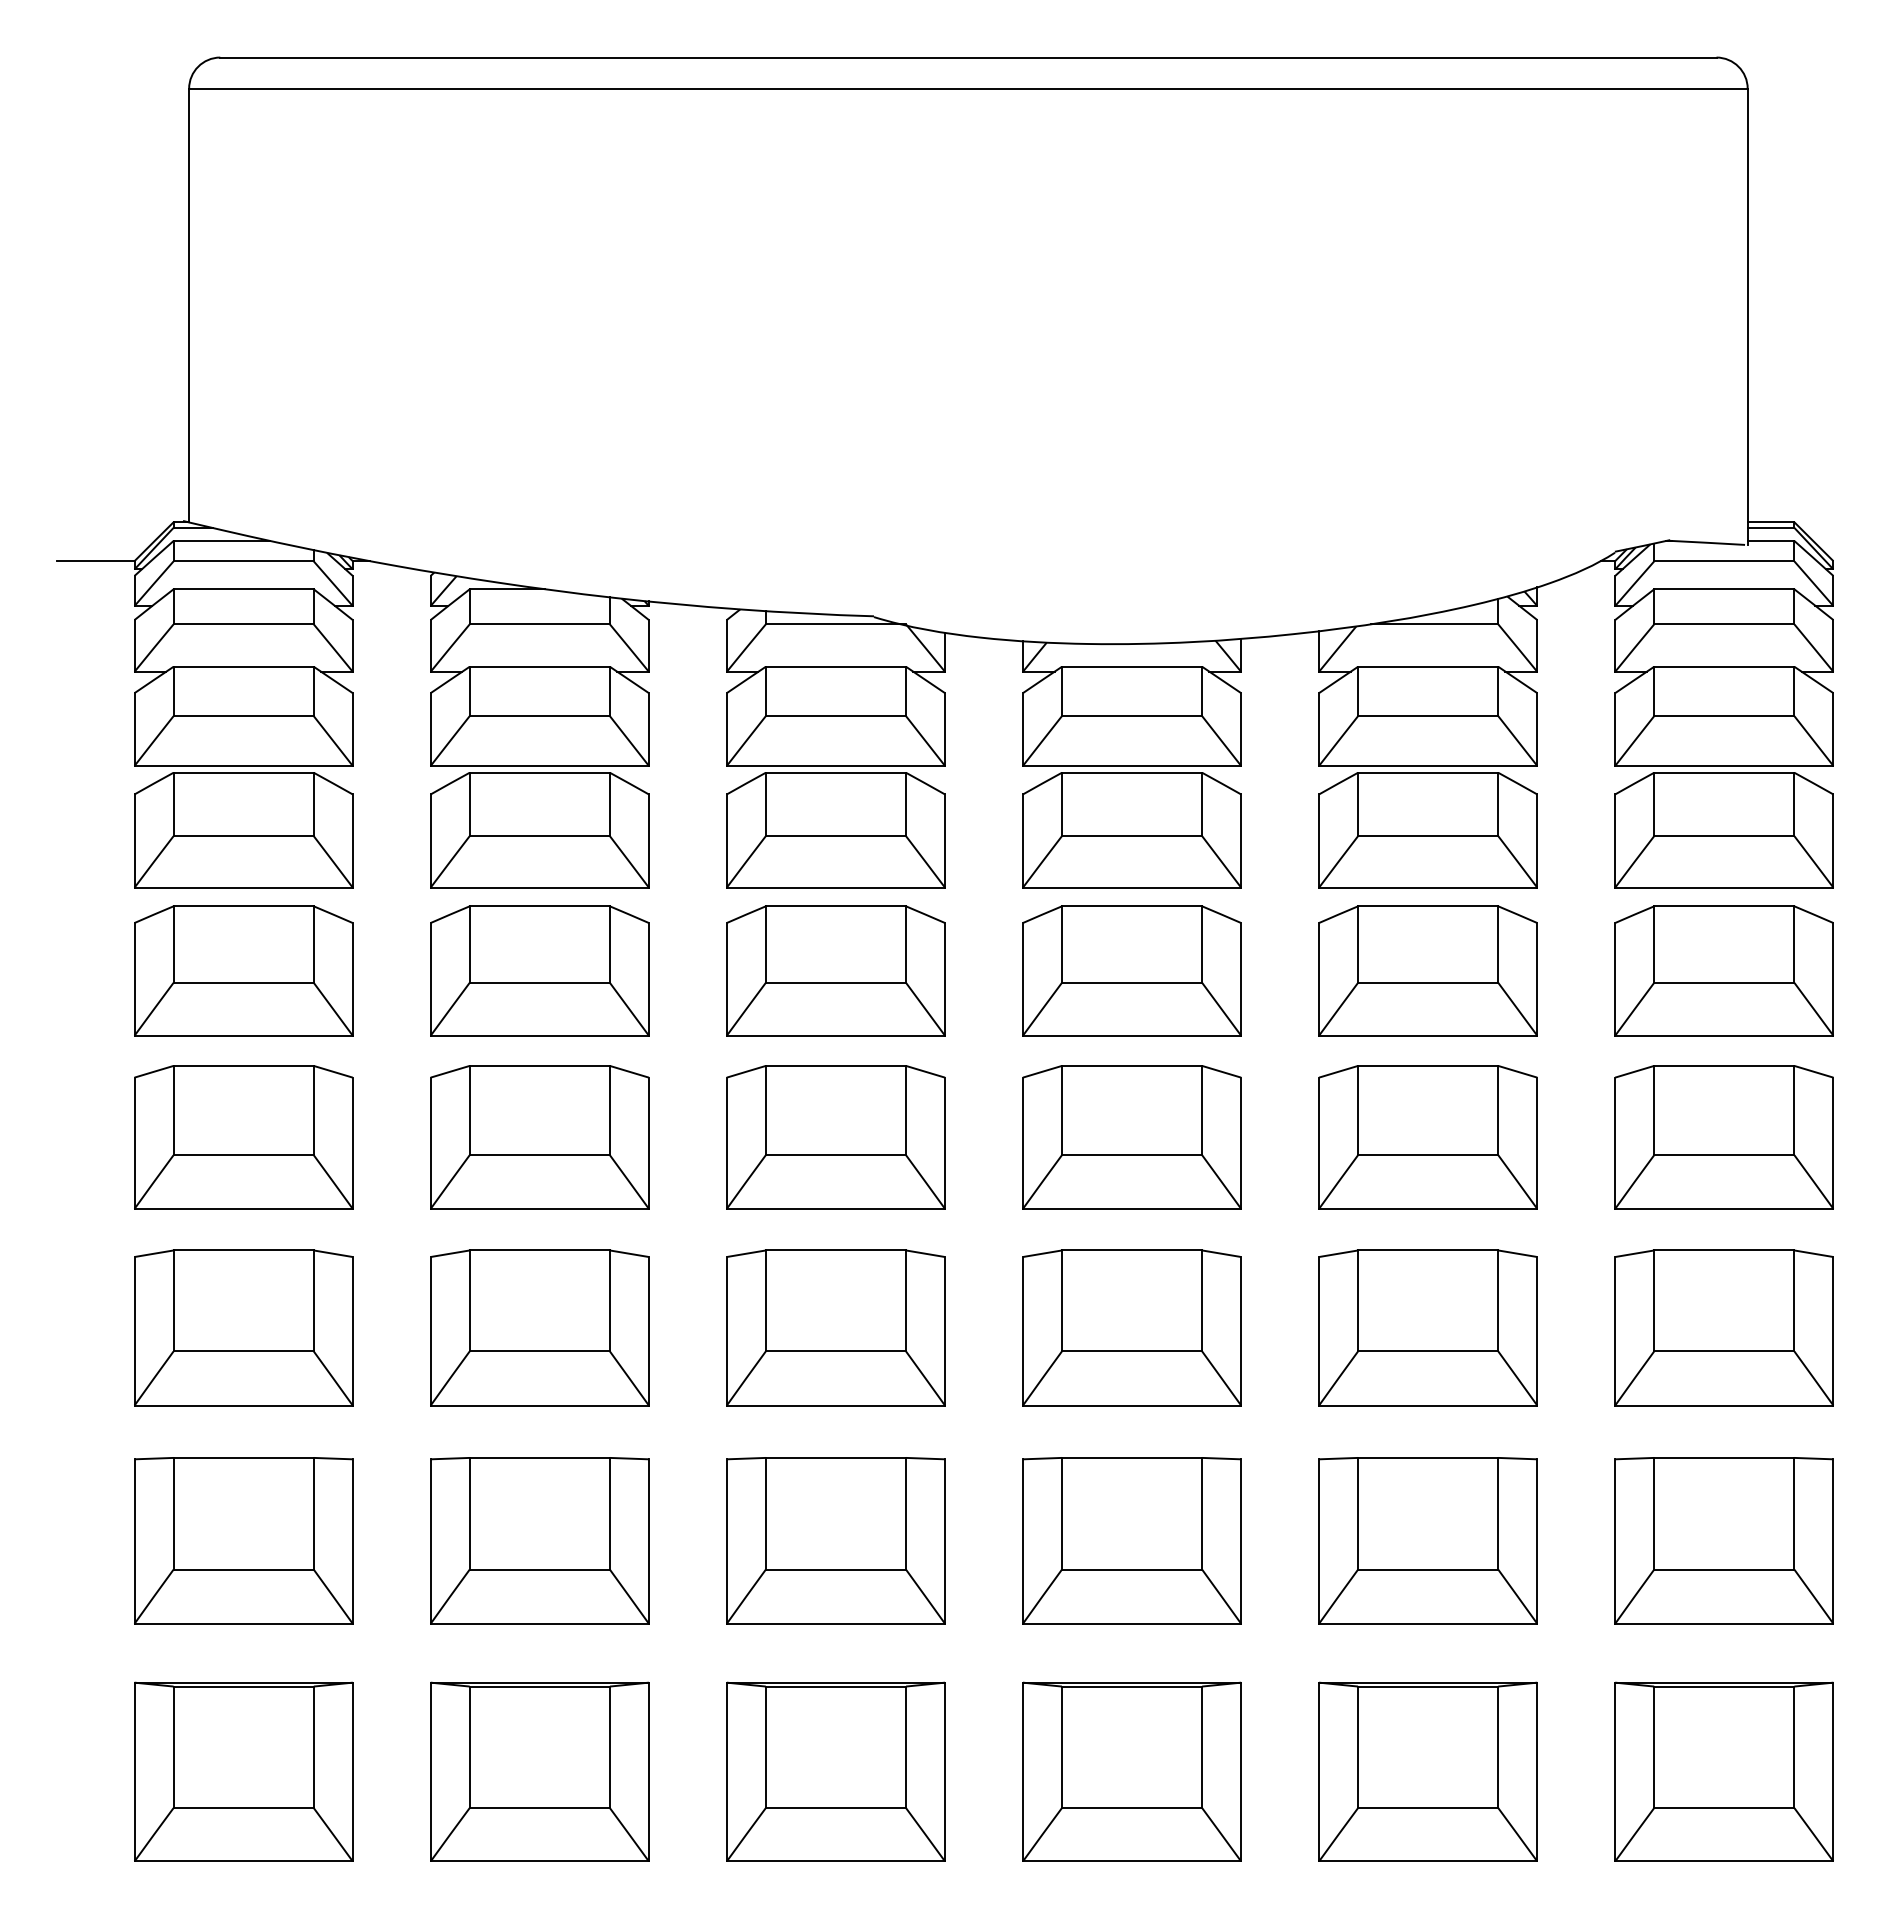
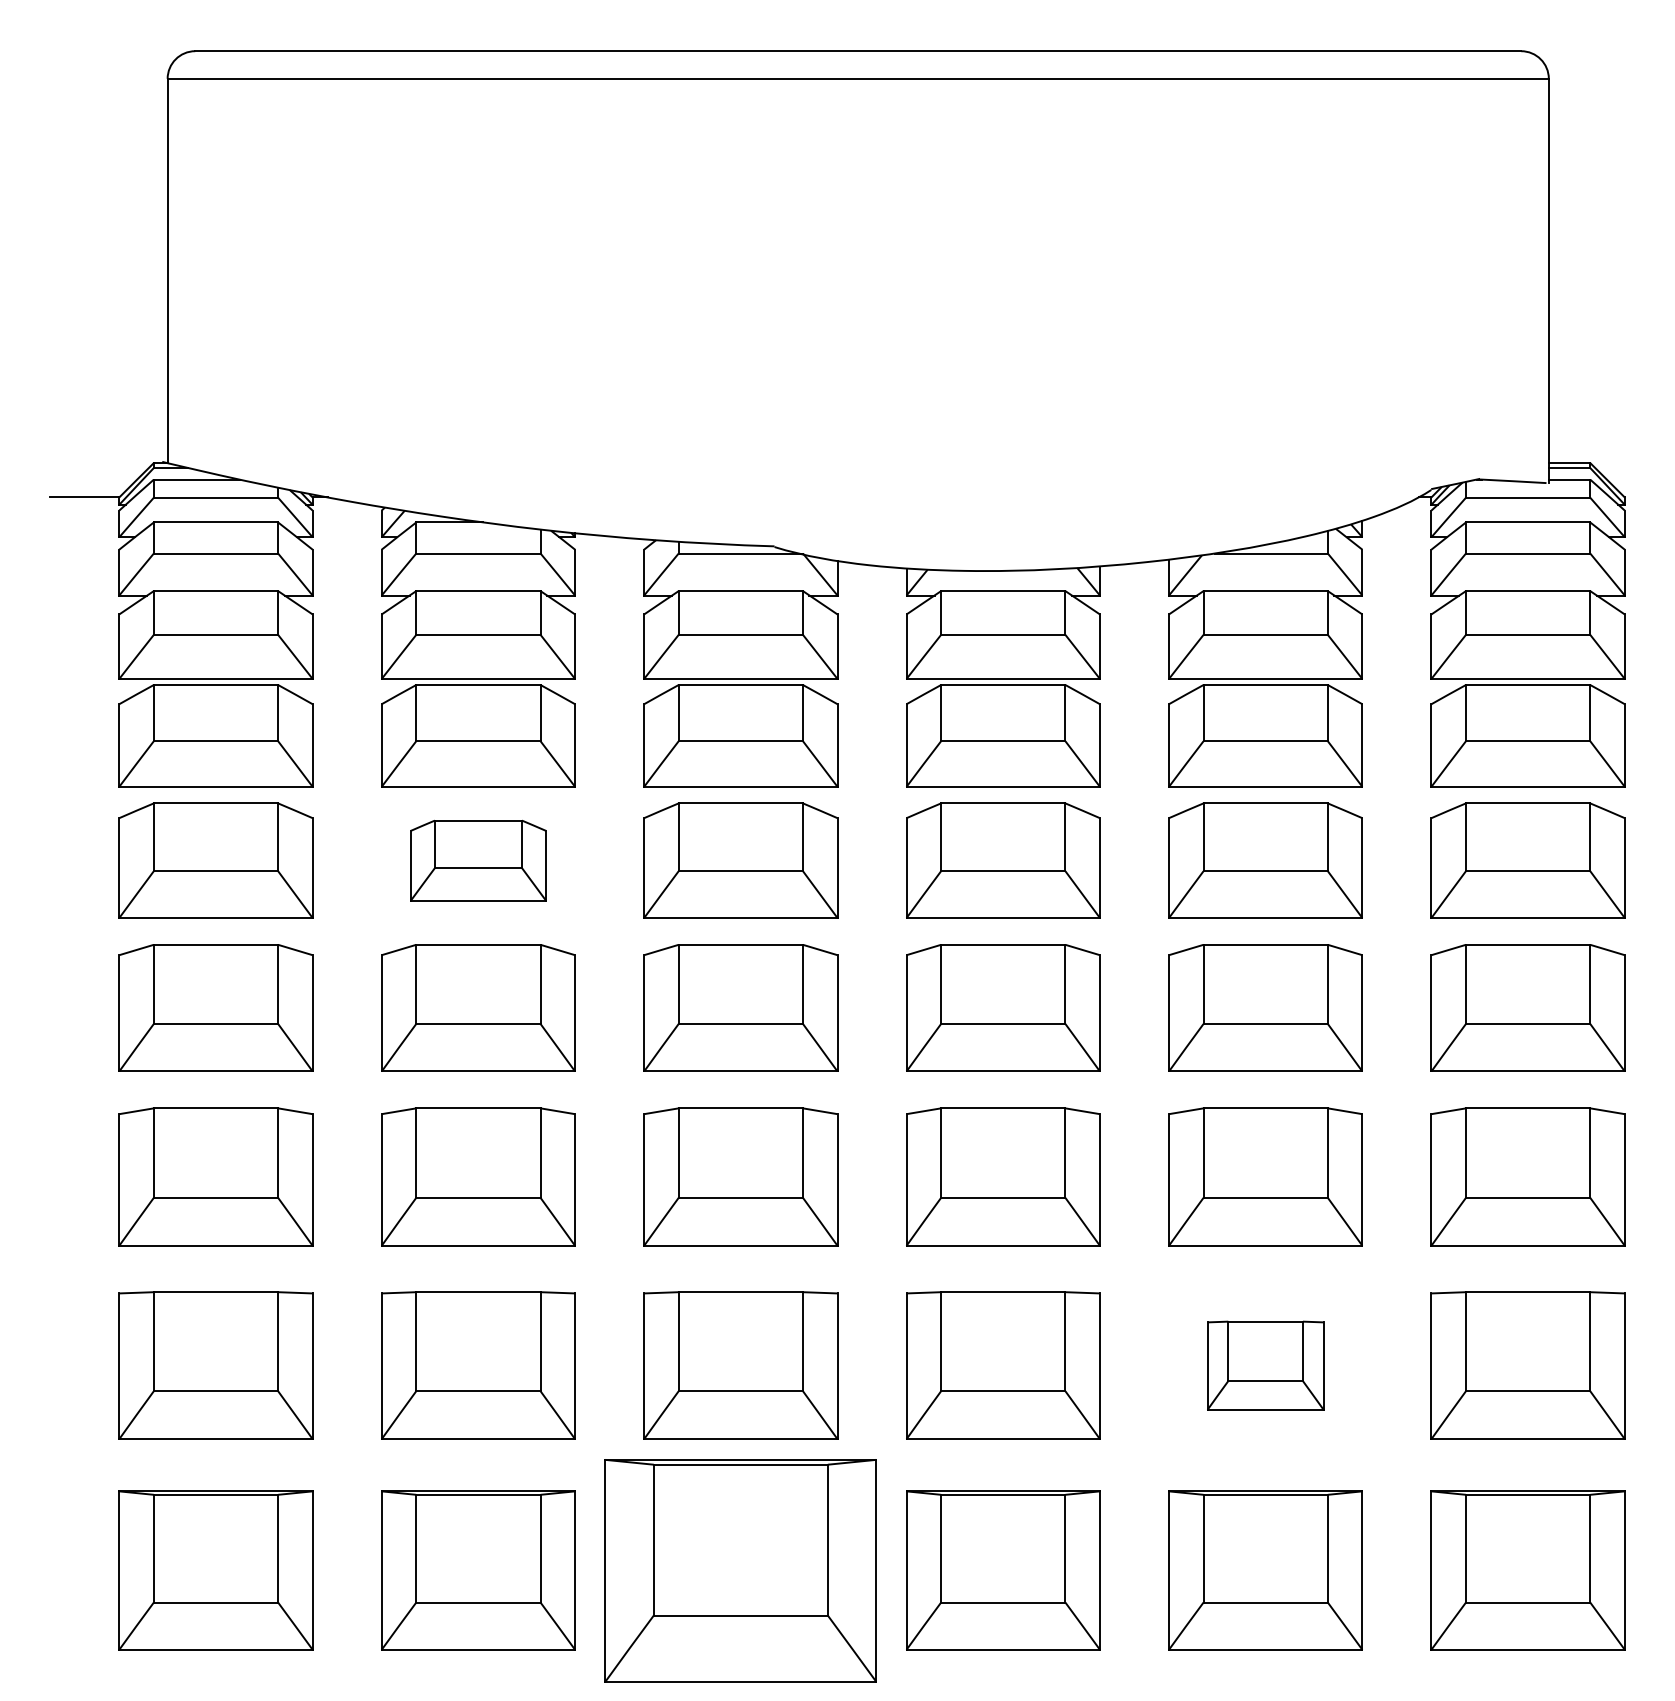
part: (539, 970) -> (478, 860), size x0.7
part: (1427, 1540) -> (1265, 1365), size x0.6
part: (835, 1771) -> (740, 1570), size x1.4

